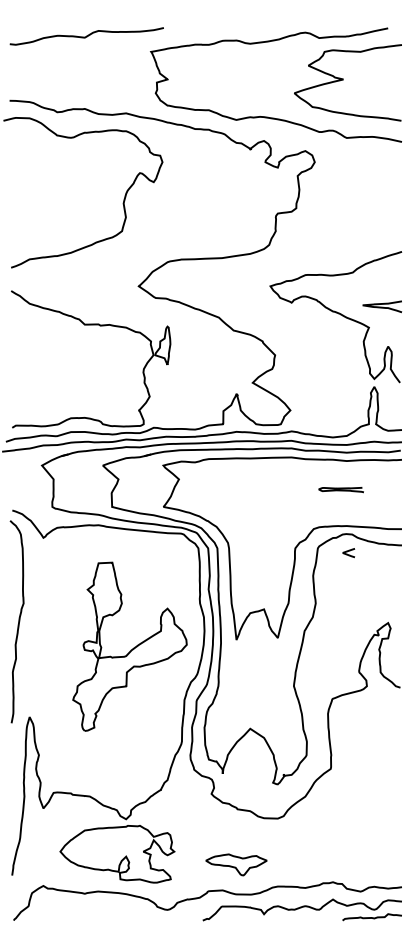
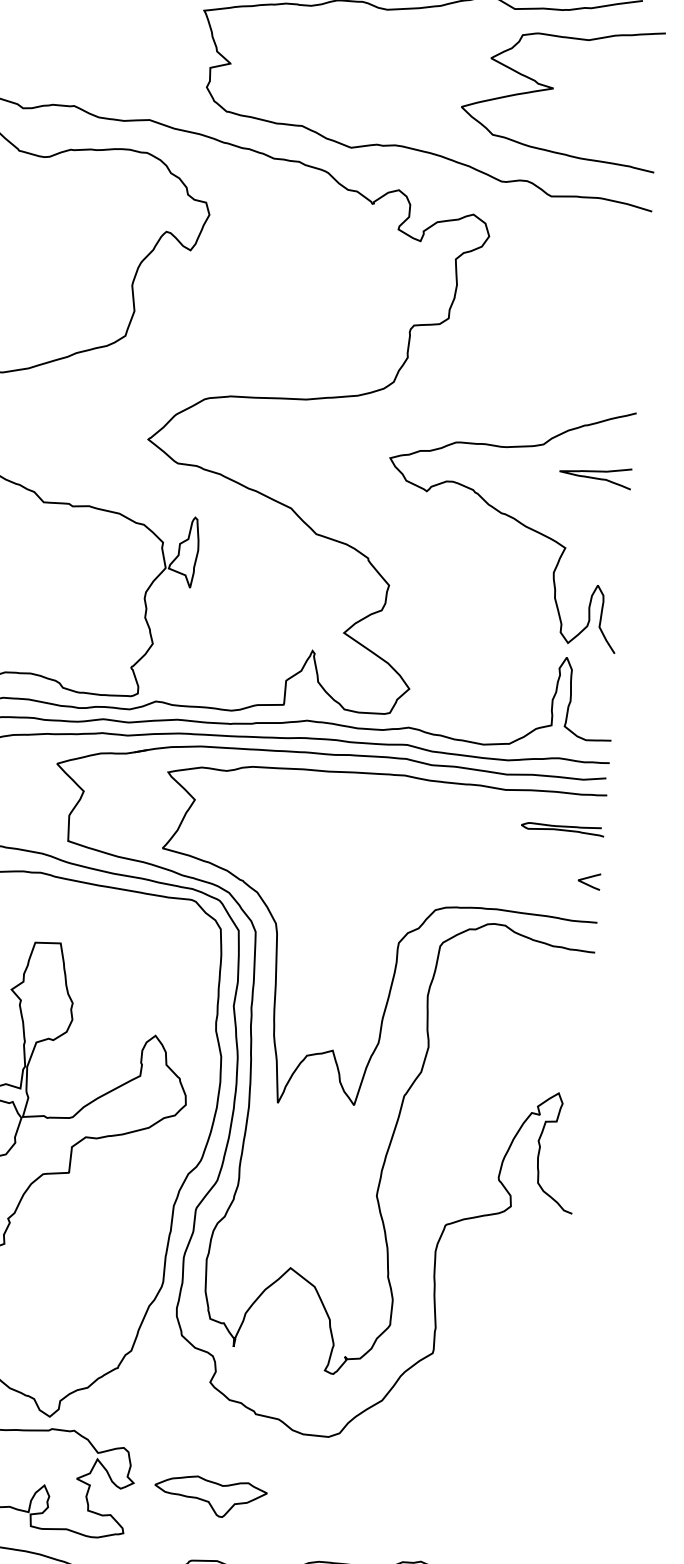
curve: (382, 306) -> (595, 476), moved
curve: (340, 490) -> (561, 830), moved
line: (347, 553) -> (586, 881), moved
part: (236, 864) -> (210, 1496), moved

